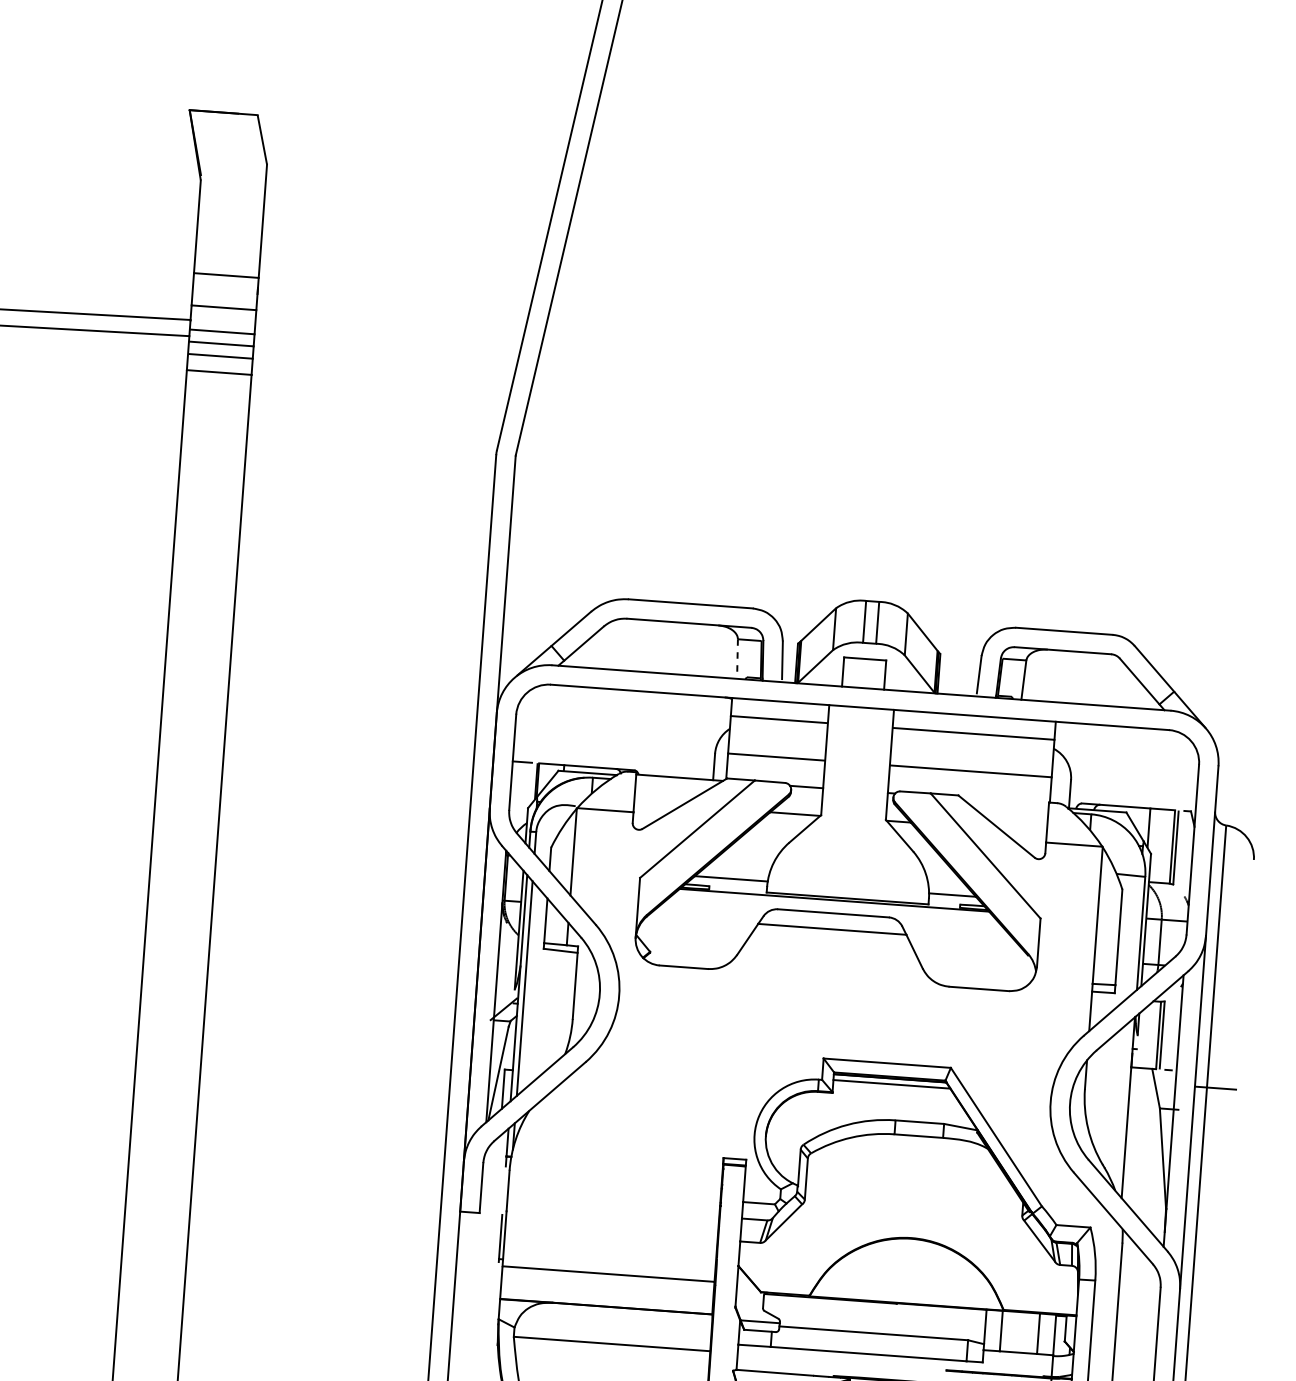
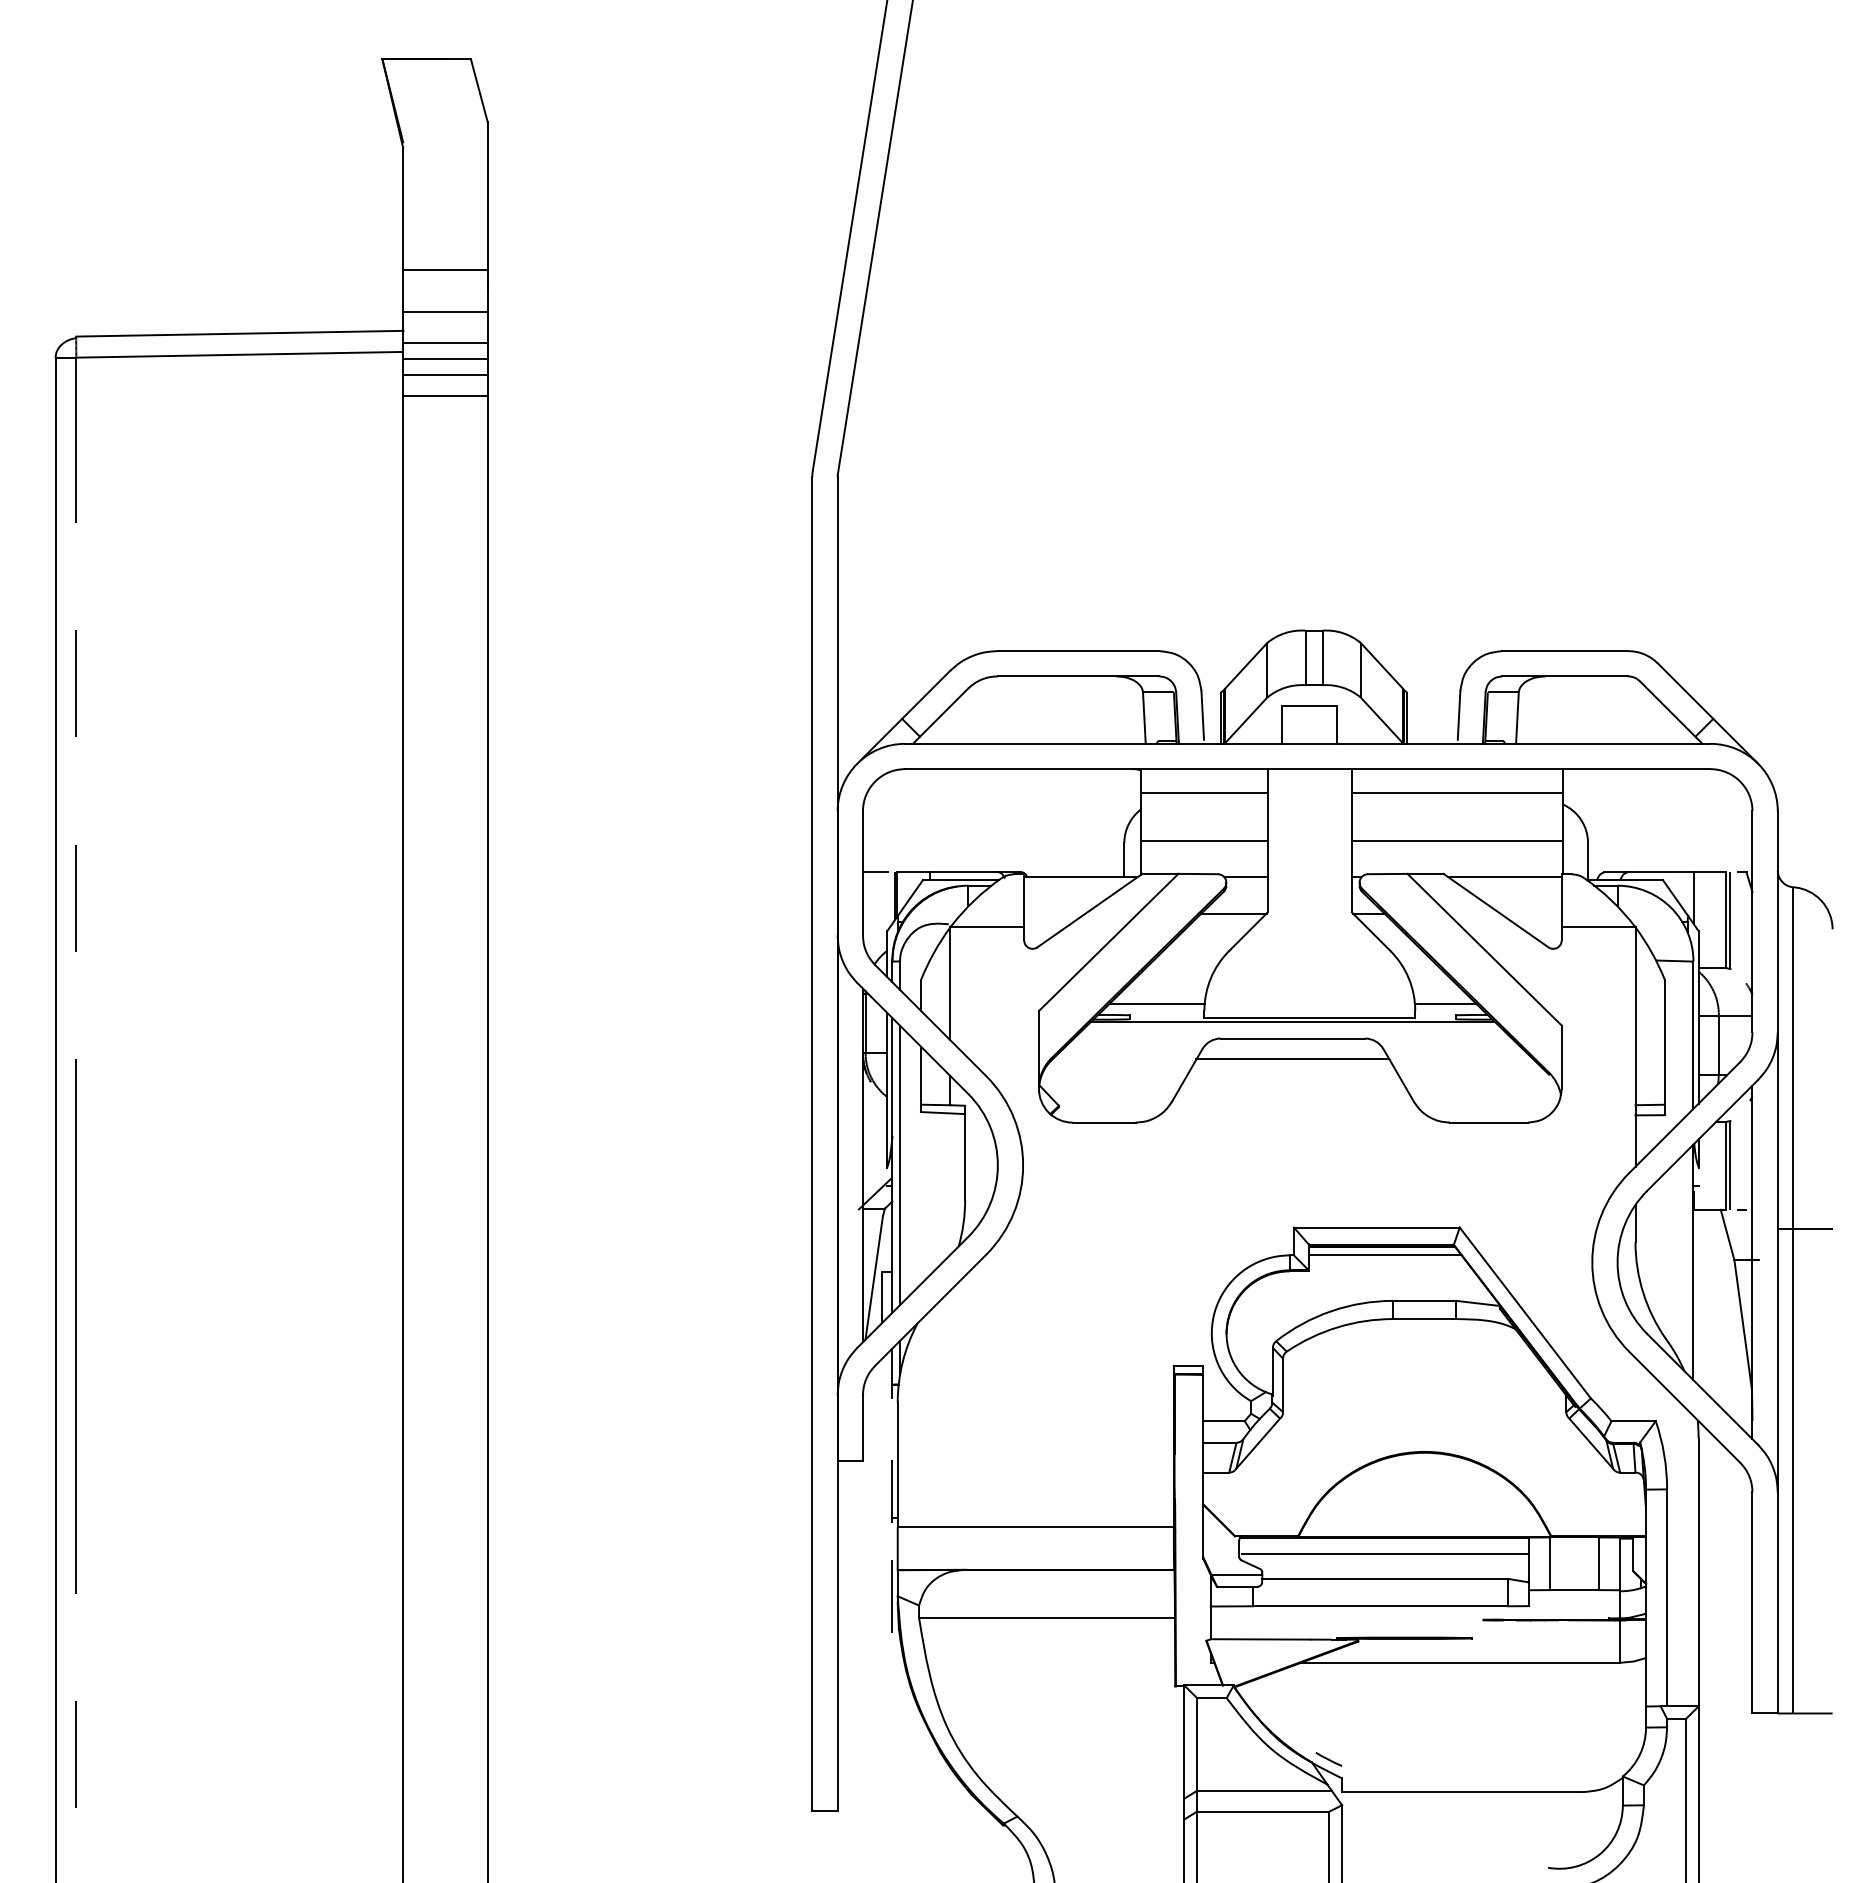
line: (737, 659) -> (1144, 718), dashed -> solid
line: (1004, 801) -> (1504, 877), added
line: (875, 1314) -> (1385, 1554), added
line: (494, 1319) -> (892, 1596), added

